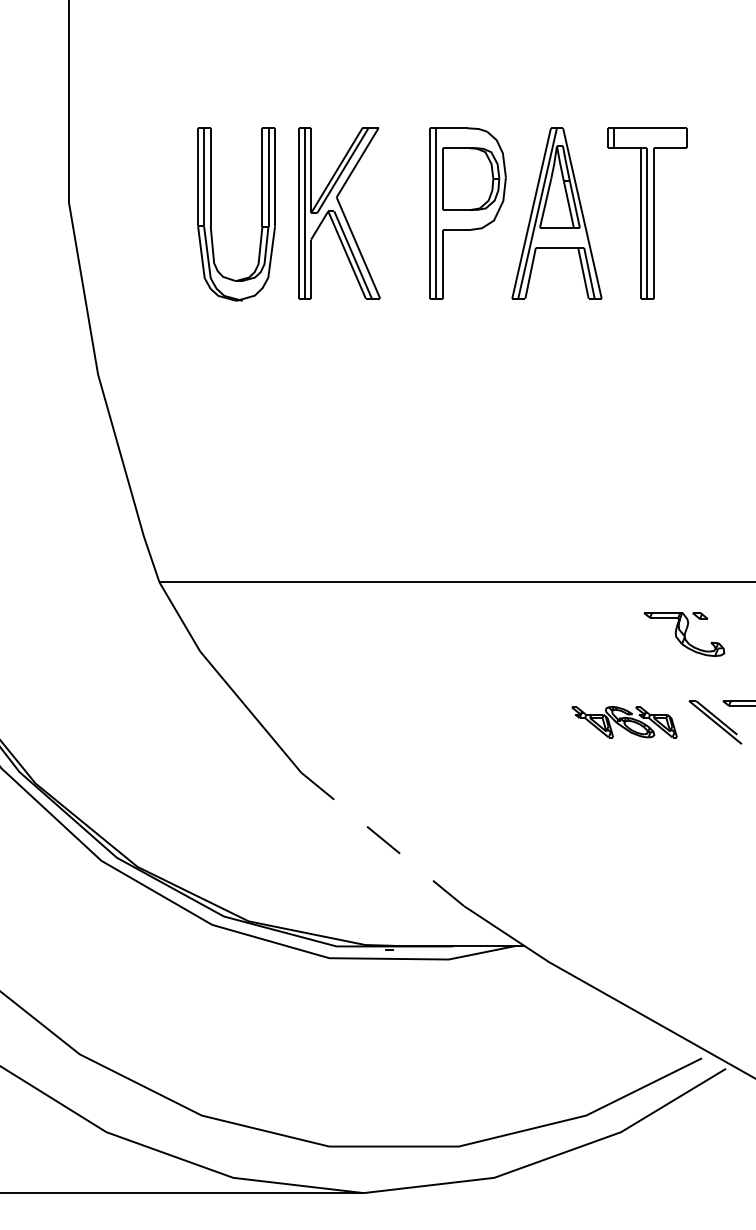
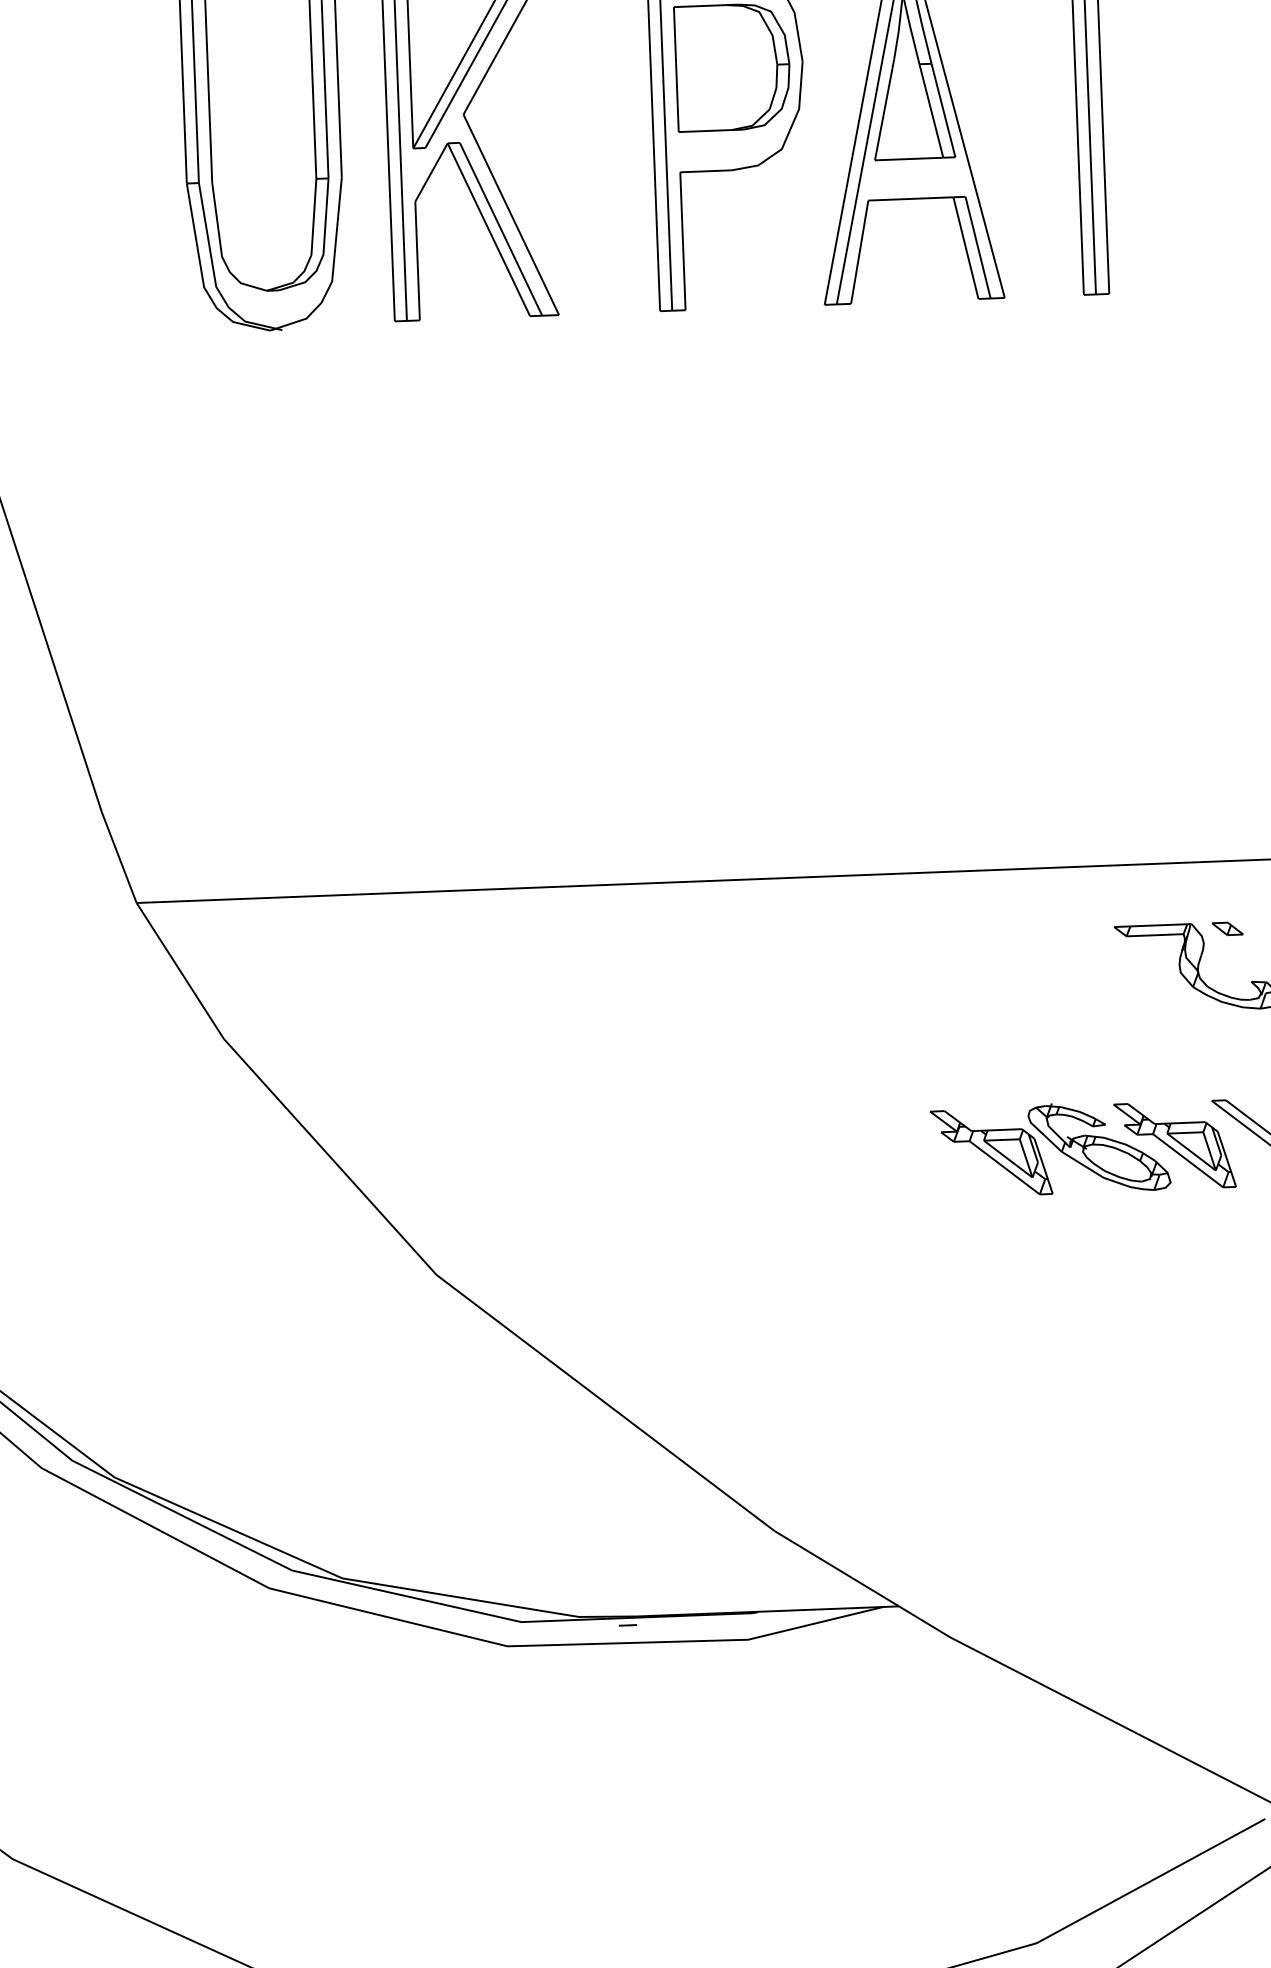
part: (624, 721) -> (1083, 1147), size x1.43
line: (383, 839) -> (607, 1403), dashed -> solid

